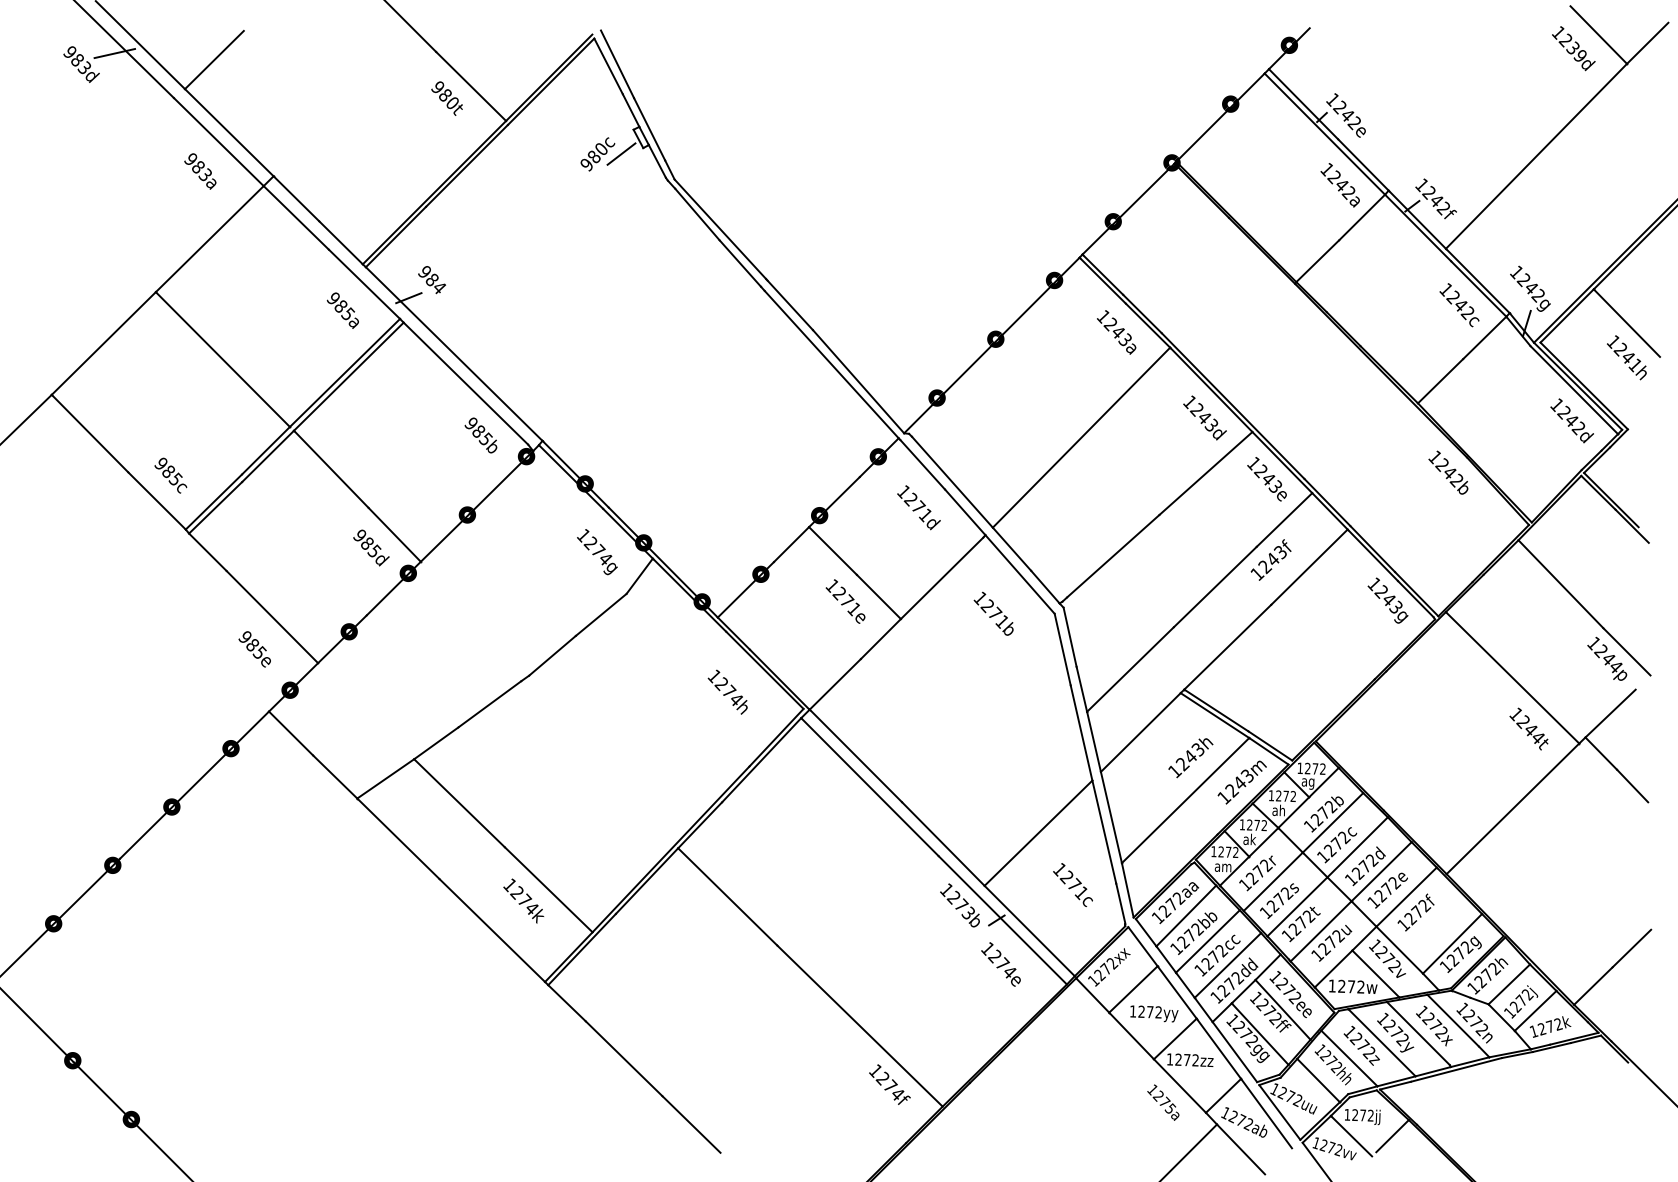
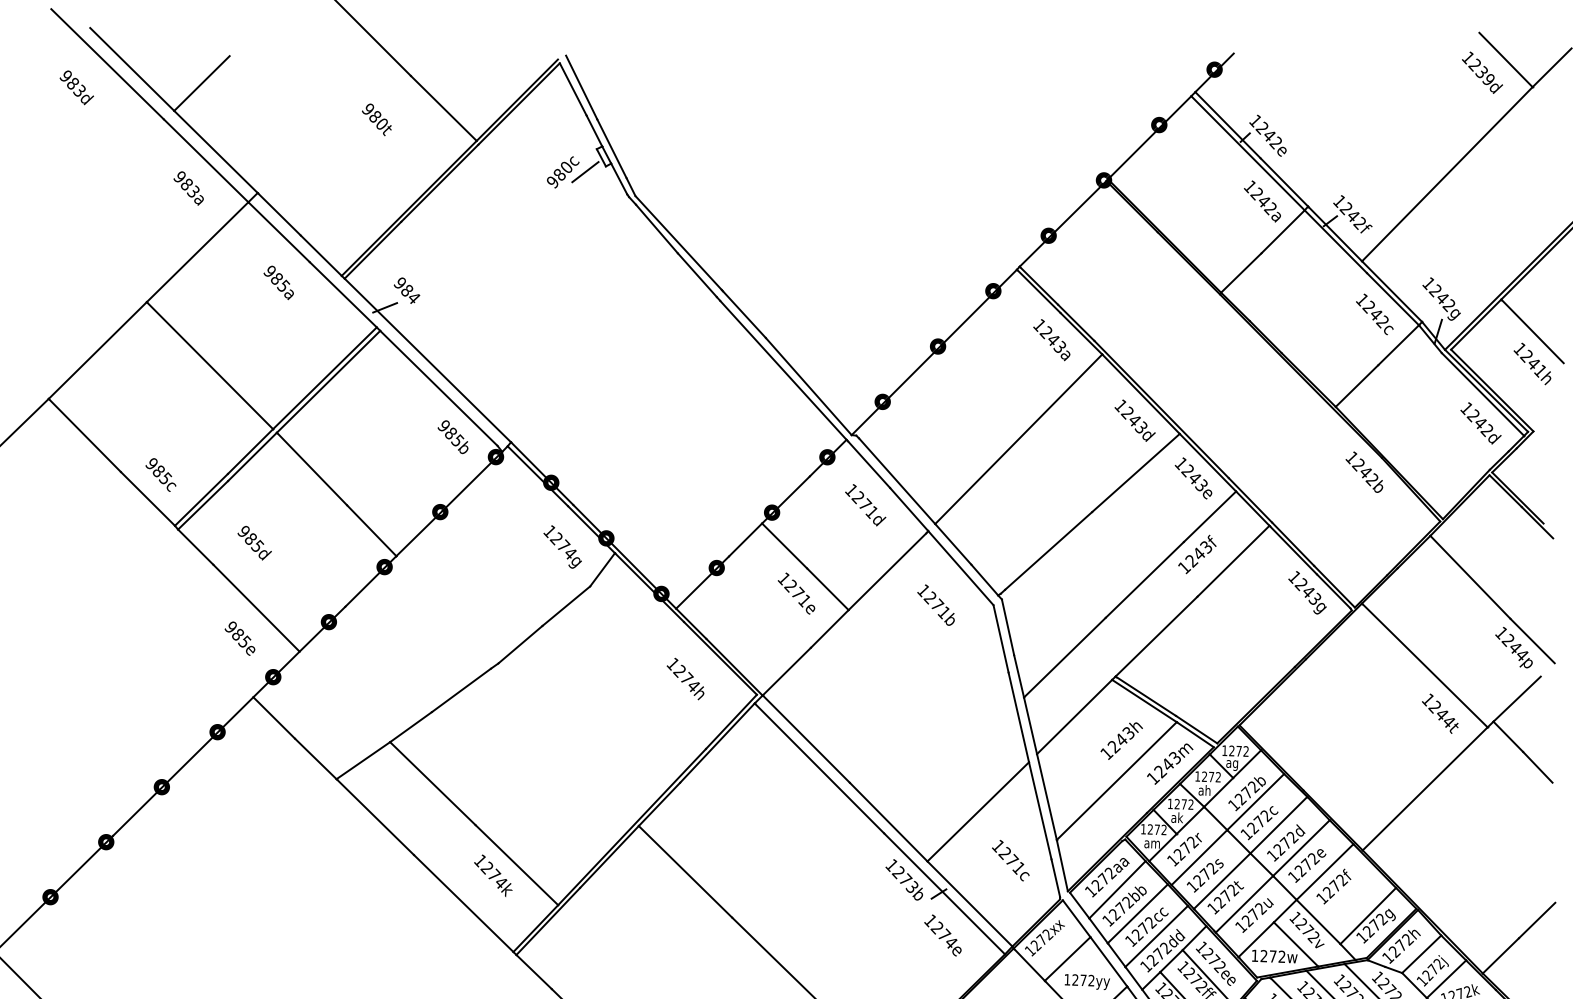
line: (114, 53) -> (107, 77), removed
text: (446, 98) -> (376, 119), moved
text: (342, 310) -> (278, 282), moved
text: (371, 547) -> (254, 542), moved

